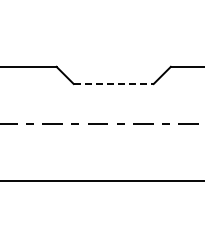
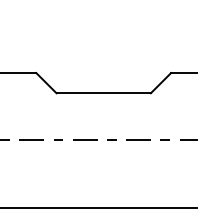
line: (113, 84) -> (103, 93), dashed -> solid

